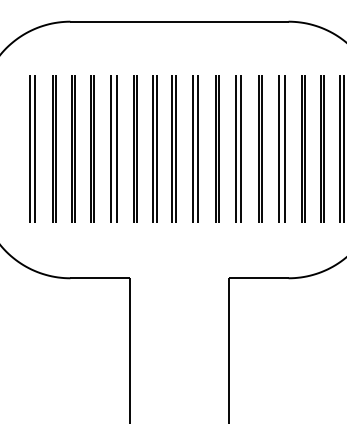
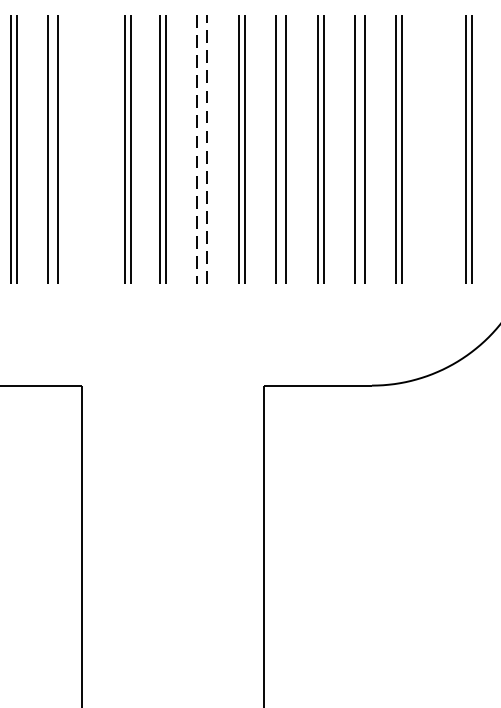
line: (134, 148) -> (90, 148), removed
line: (192, 148) -> (196, 148), solid -> dashed
line: (198, 148) -> (207, 148), solid -> dashed
line: (321, 148) -> (432, 148), removed

